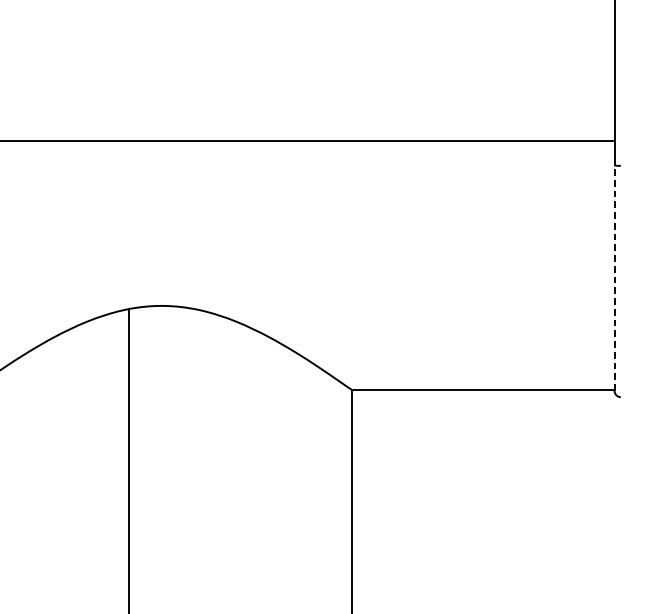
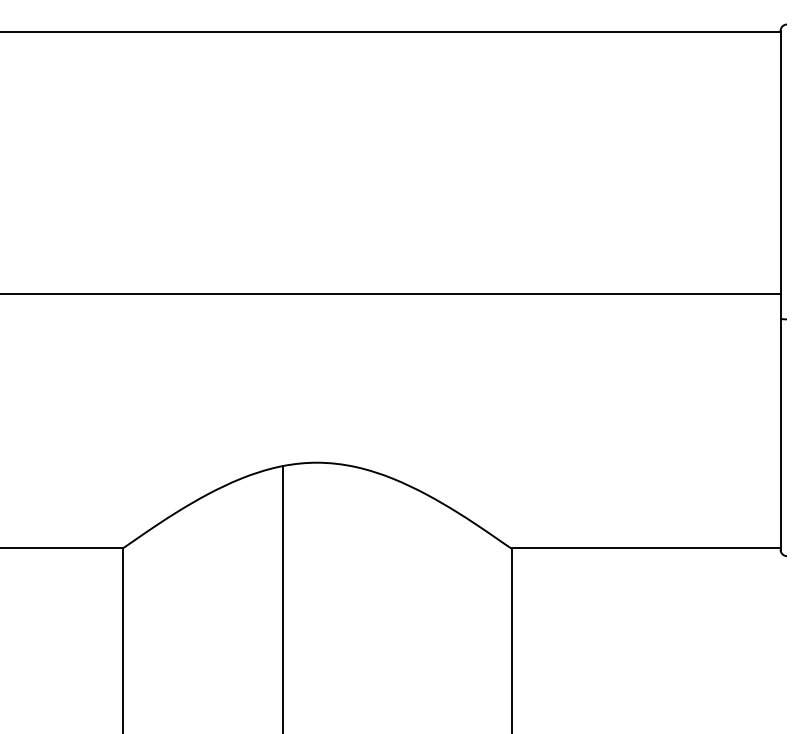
line: (614, 278) -> (780, 434), dashed -> solid

